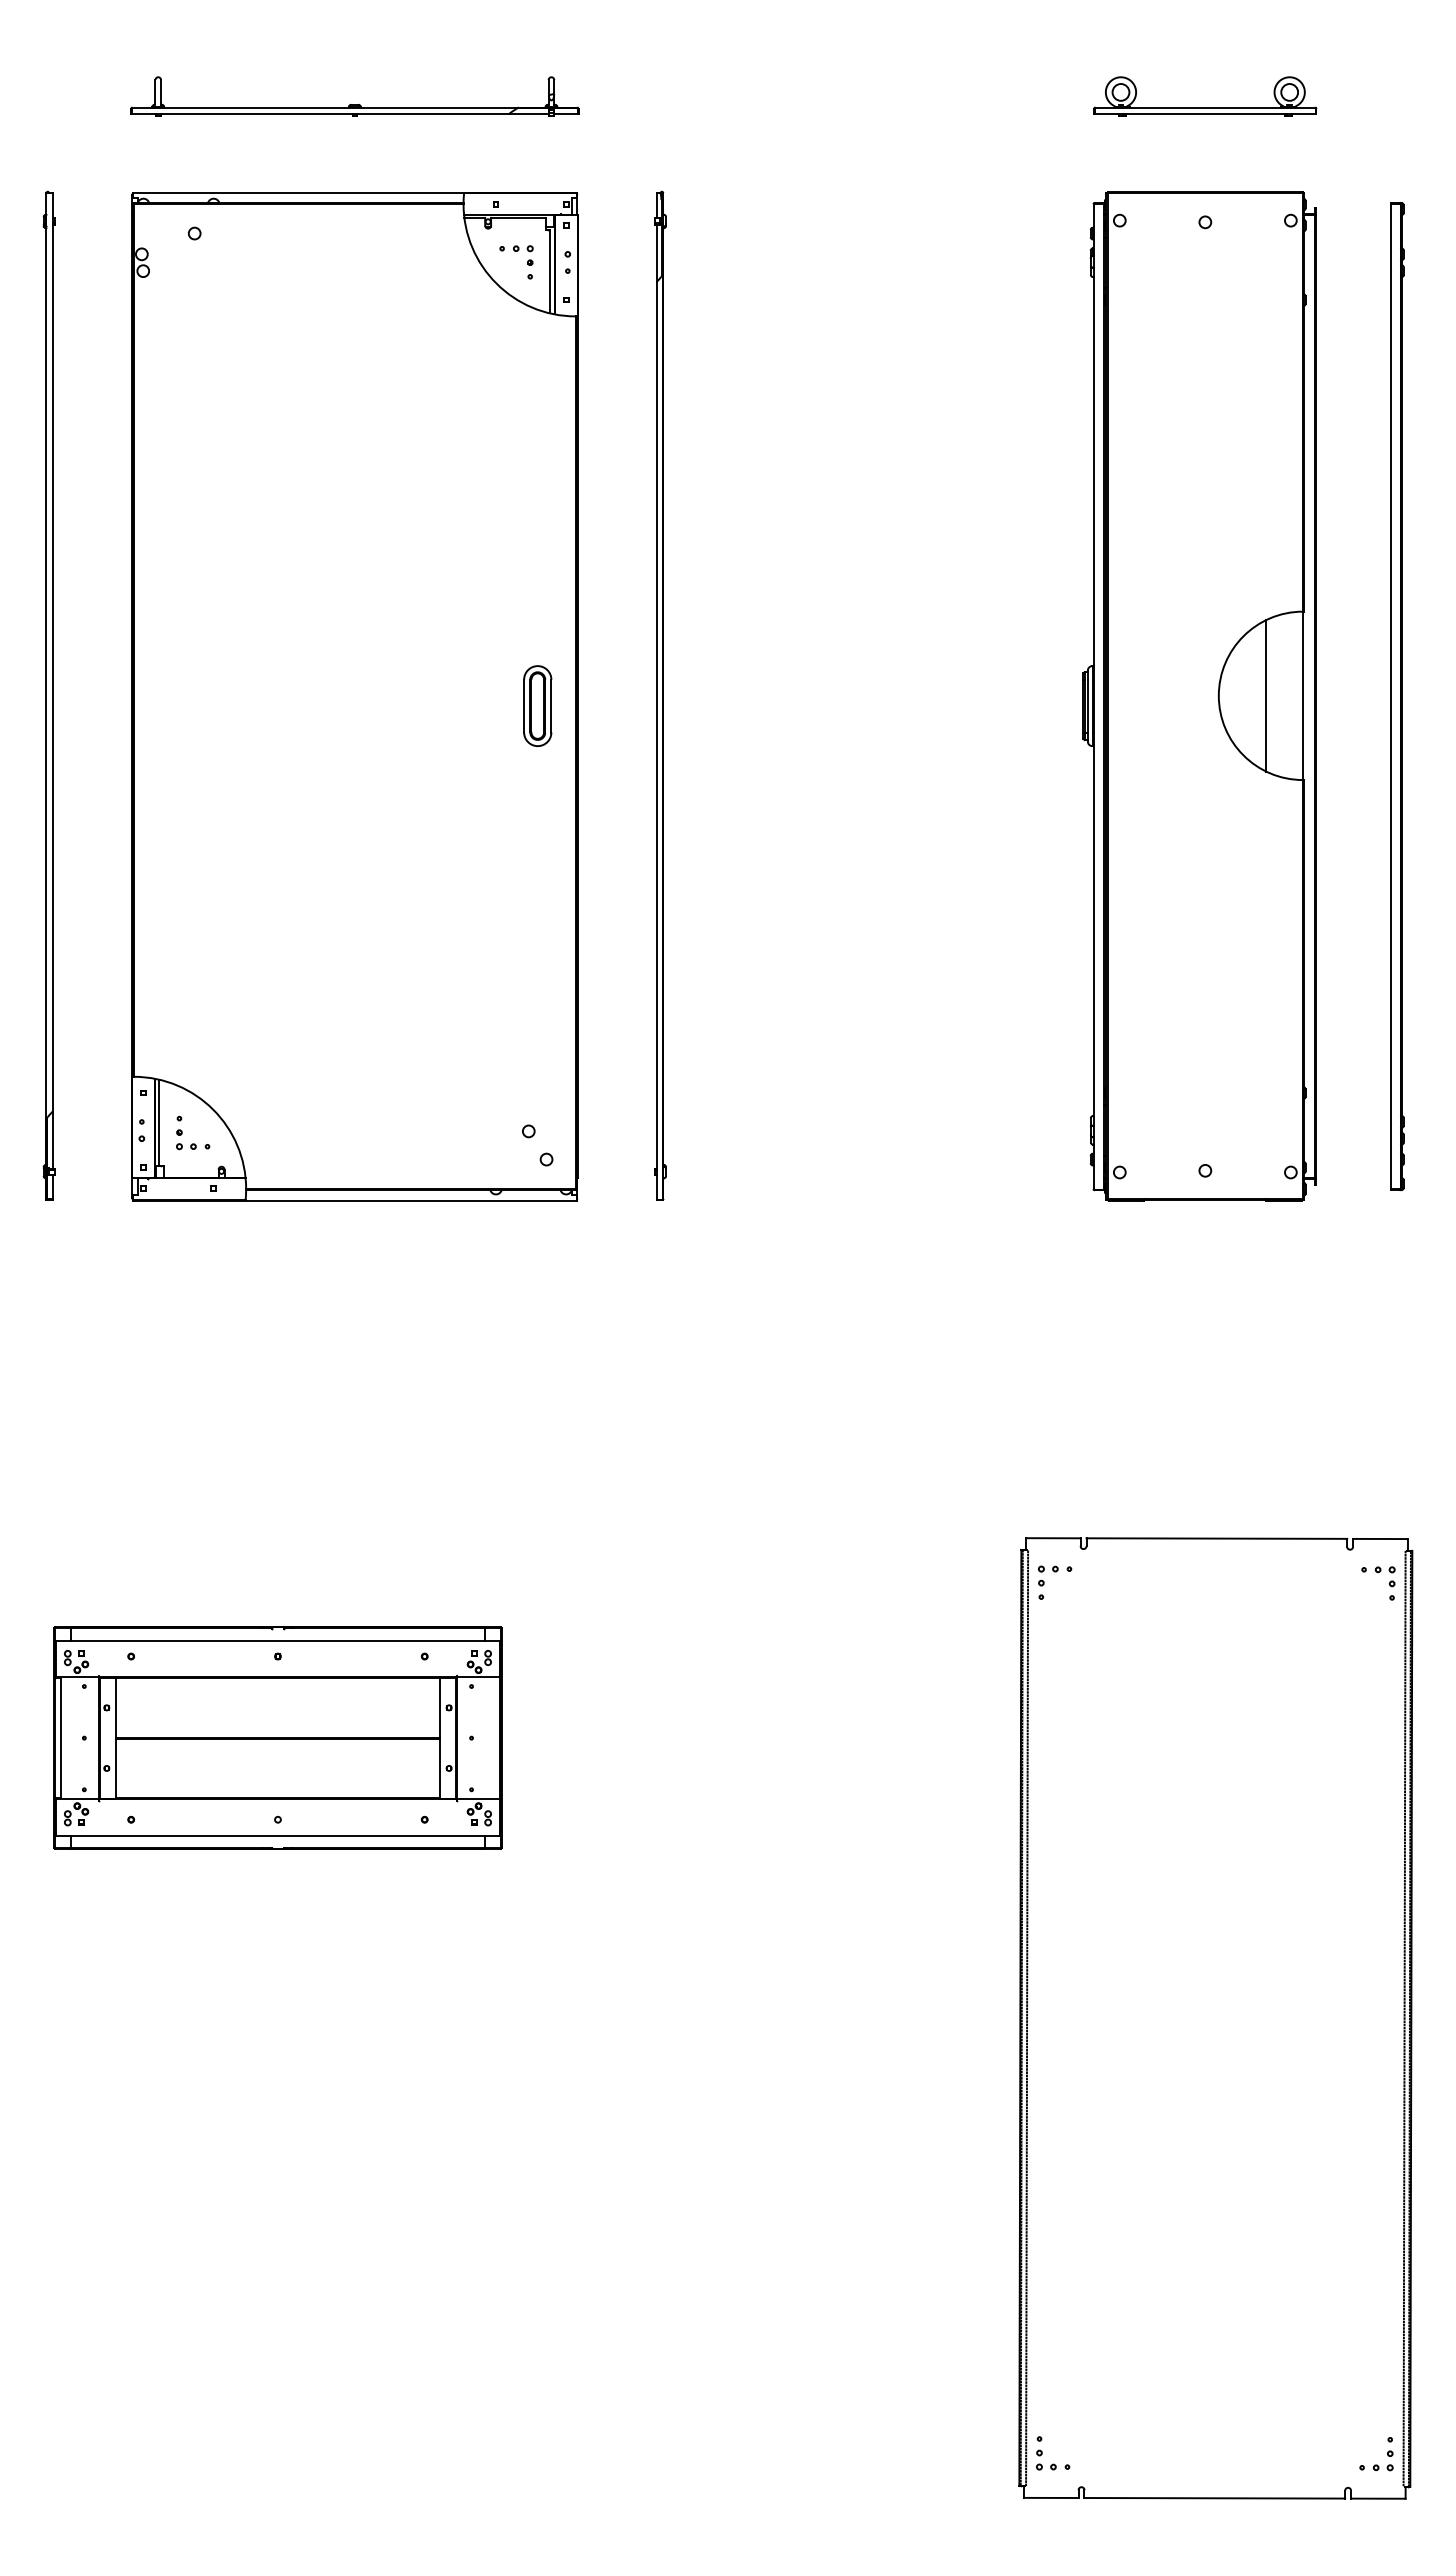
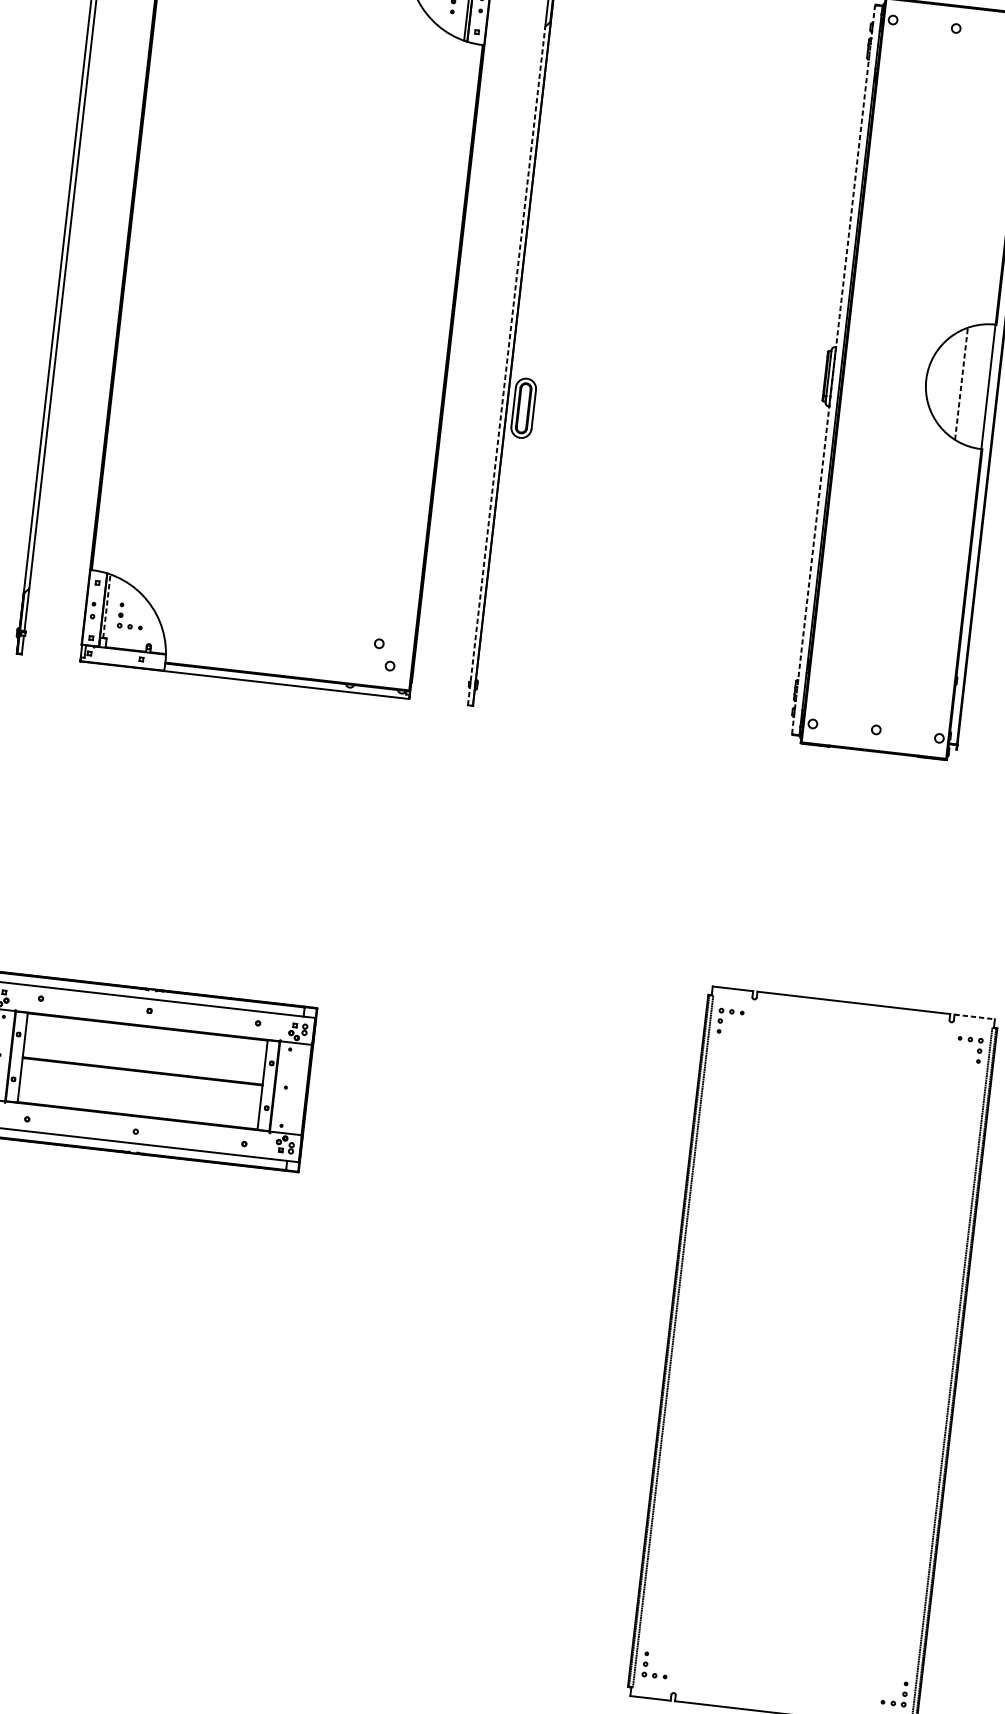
line: (1266, 695) -> (961, 383), solid -> dashed
line: (1093, 696) -> (833, 369), solid -> dashed
part: (537, 705) -> (523, 407), moved
line: (656, 741) -> (506, 366), solid -> dashed
line: (159, 1122) -> (106, 606), solid -> dashed
line: (1380, 1538) -> (974, 1016), solid -> dashed

